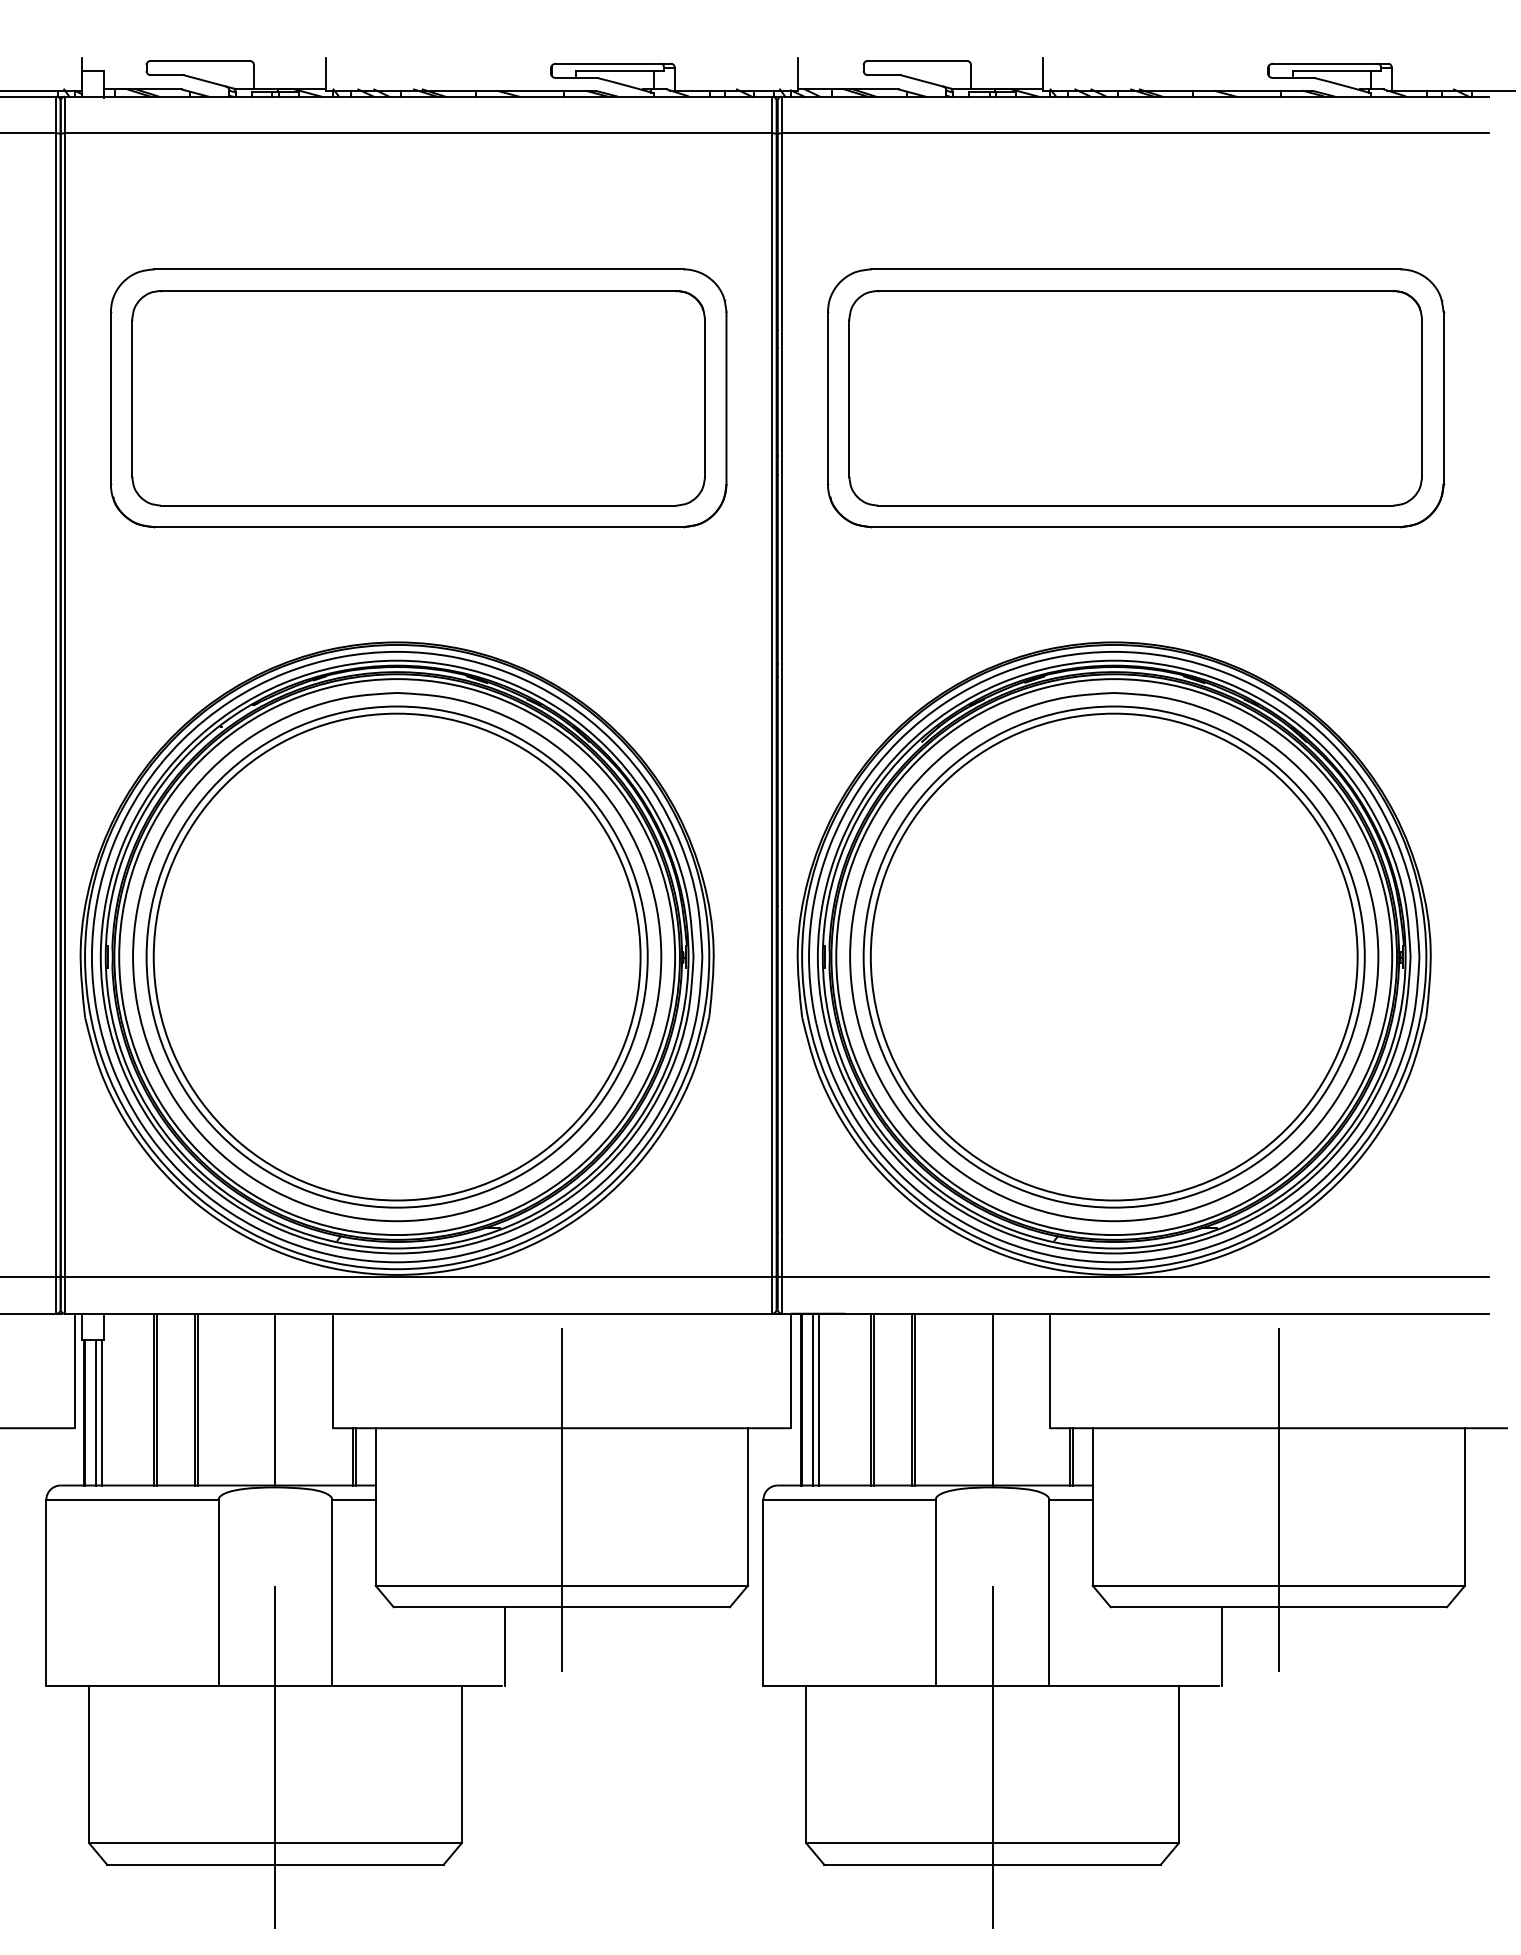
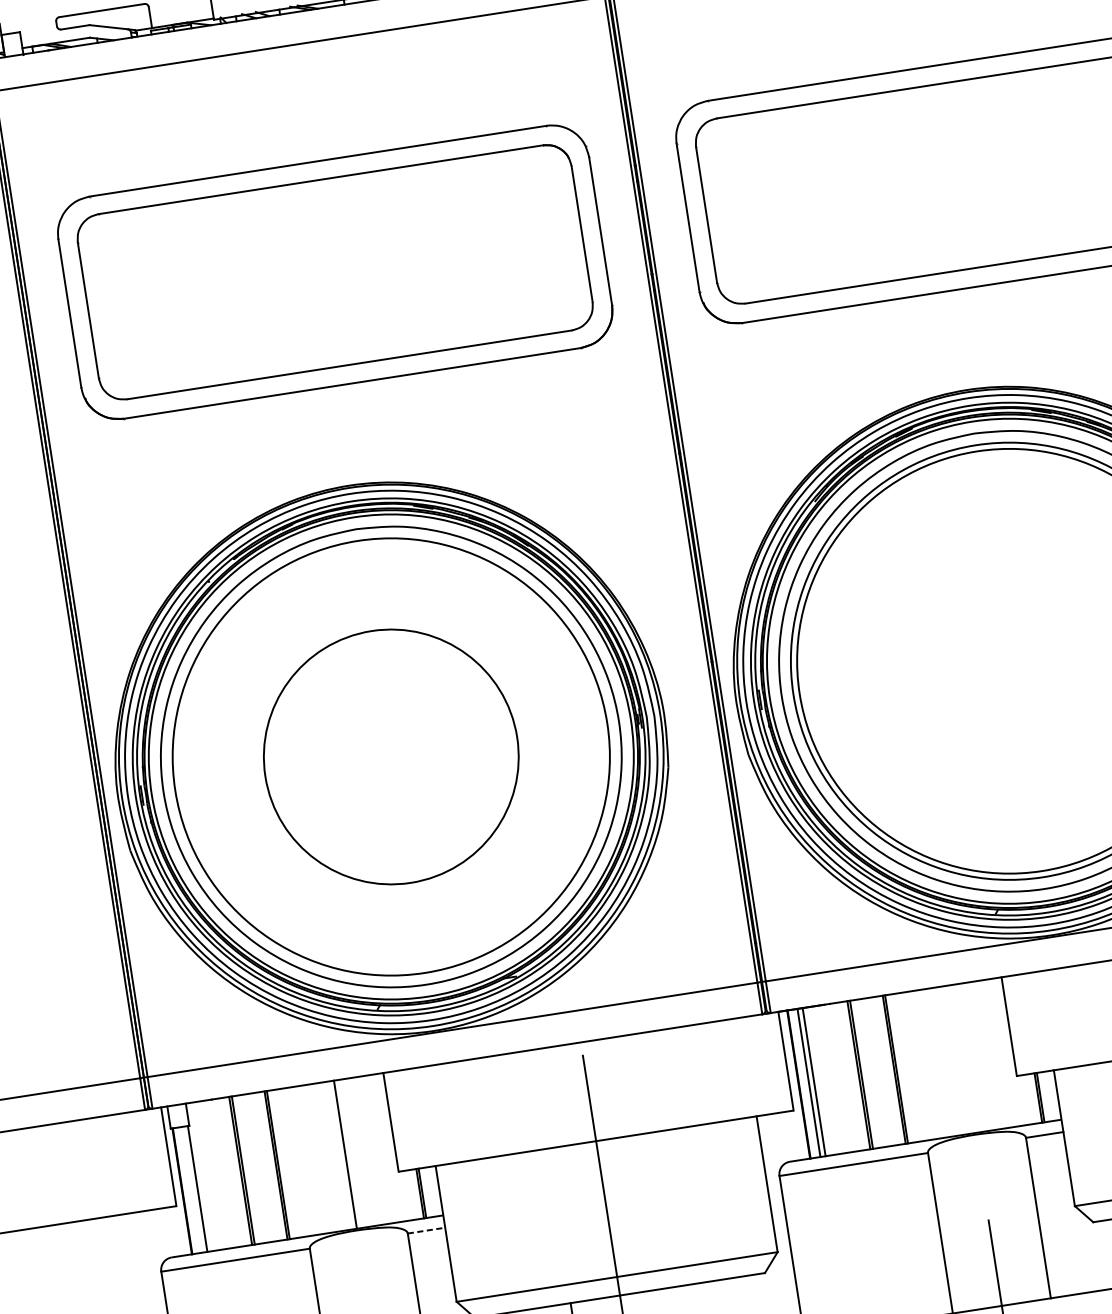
circle: (396, 956) -> (390, 756), size x0.6
line: (992, 1399) -> (963, 1058), removed
line: (96, 1412) -> (192, 1189), removed
line: (353, 1499) -> (426, 1230), solid -> dashed

